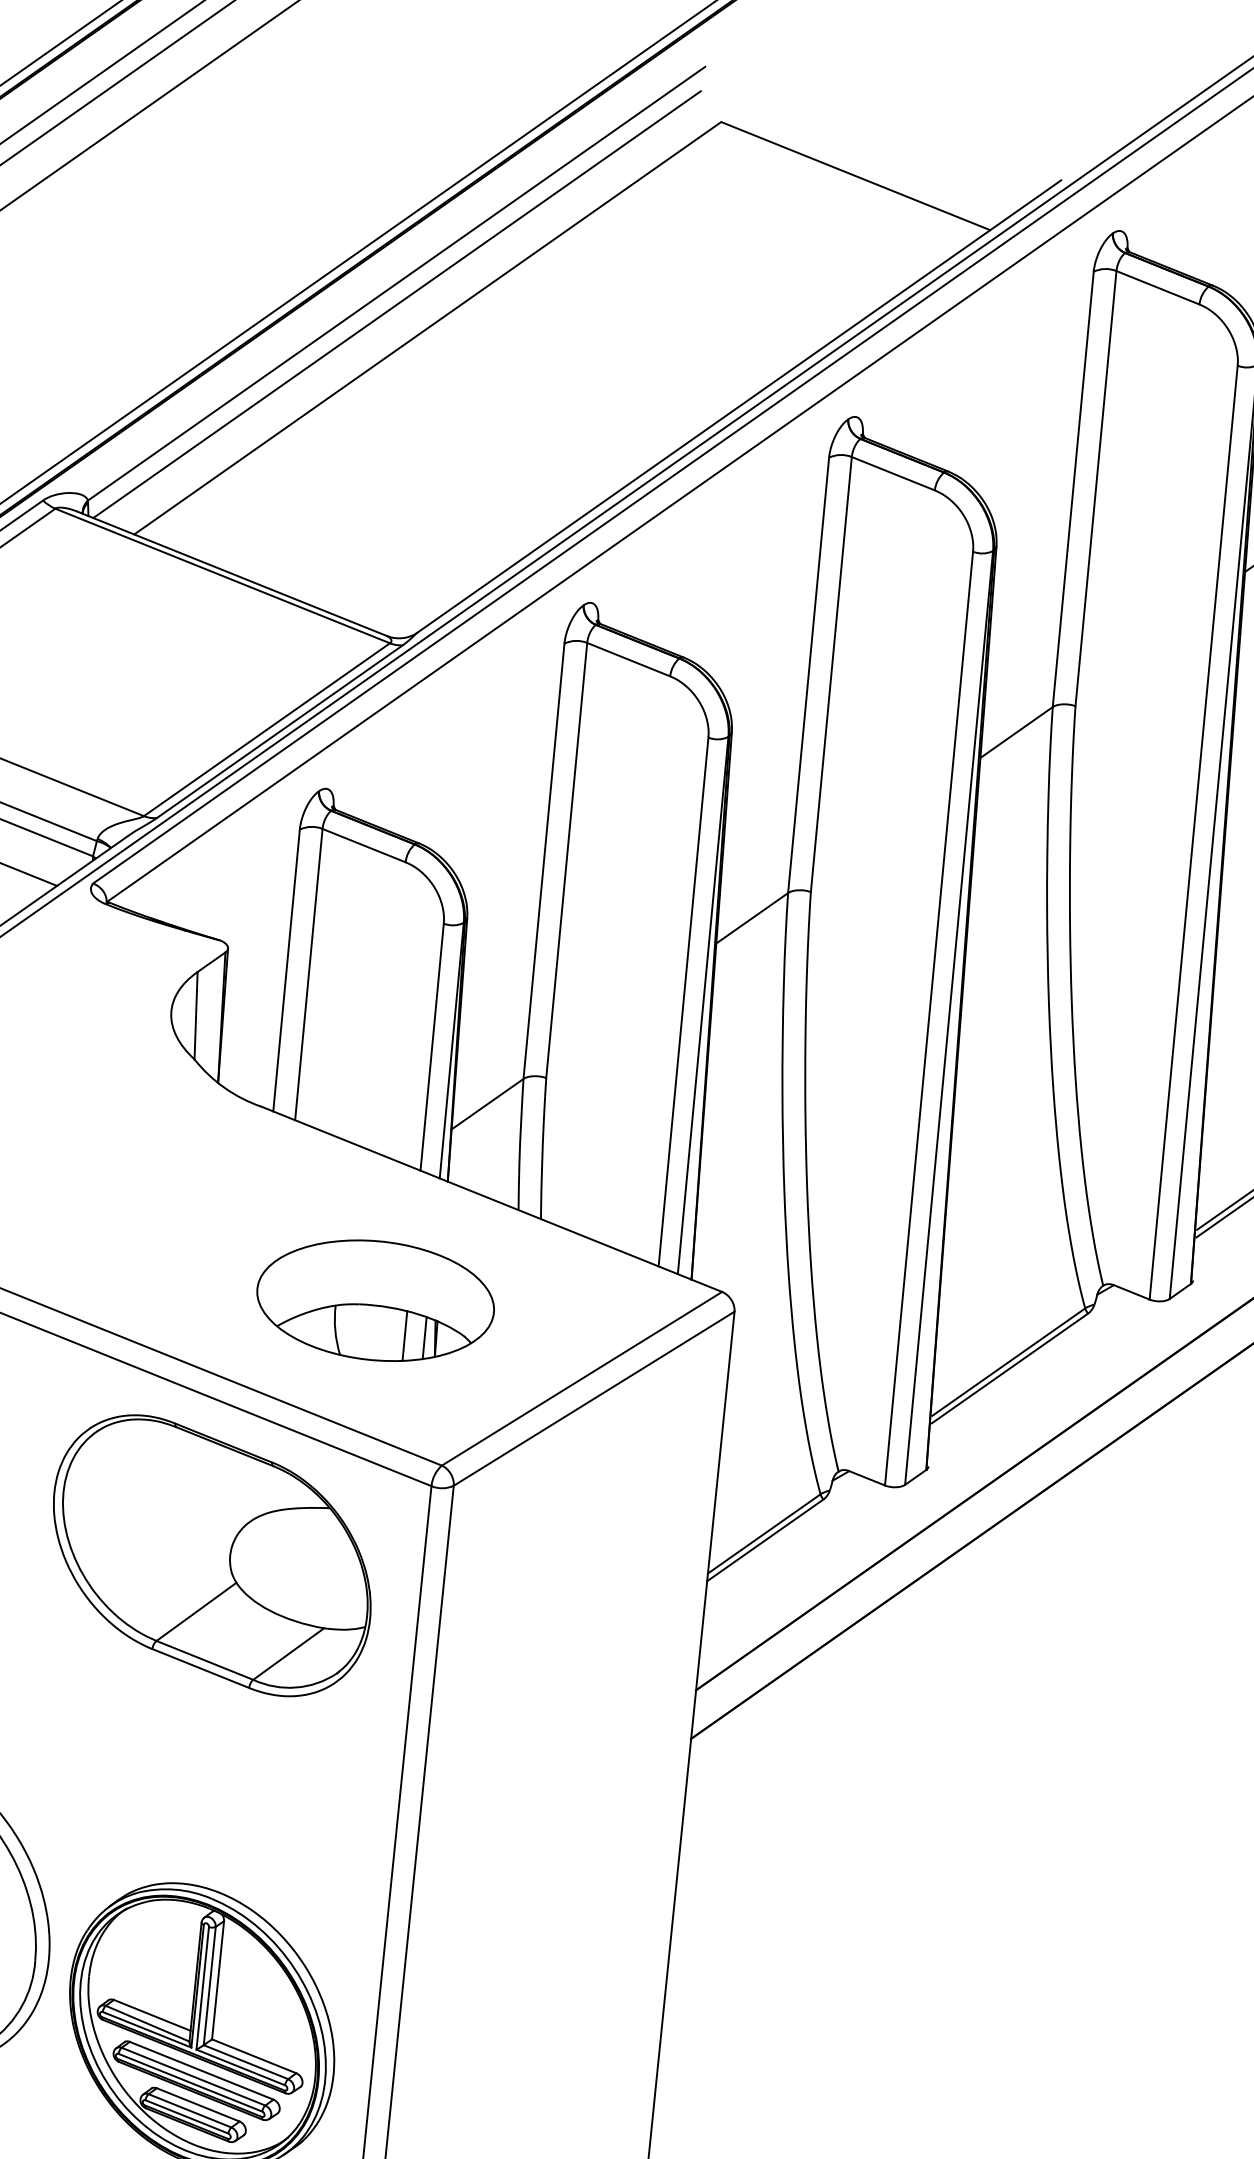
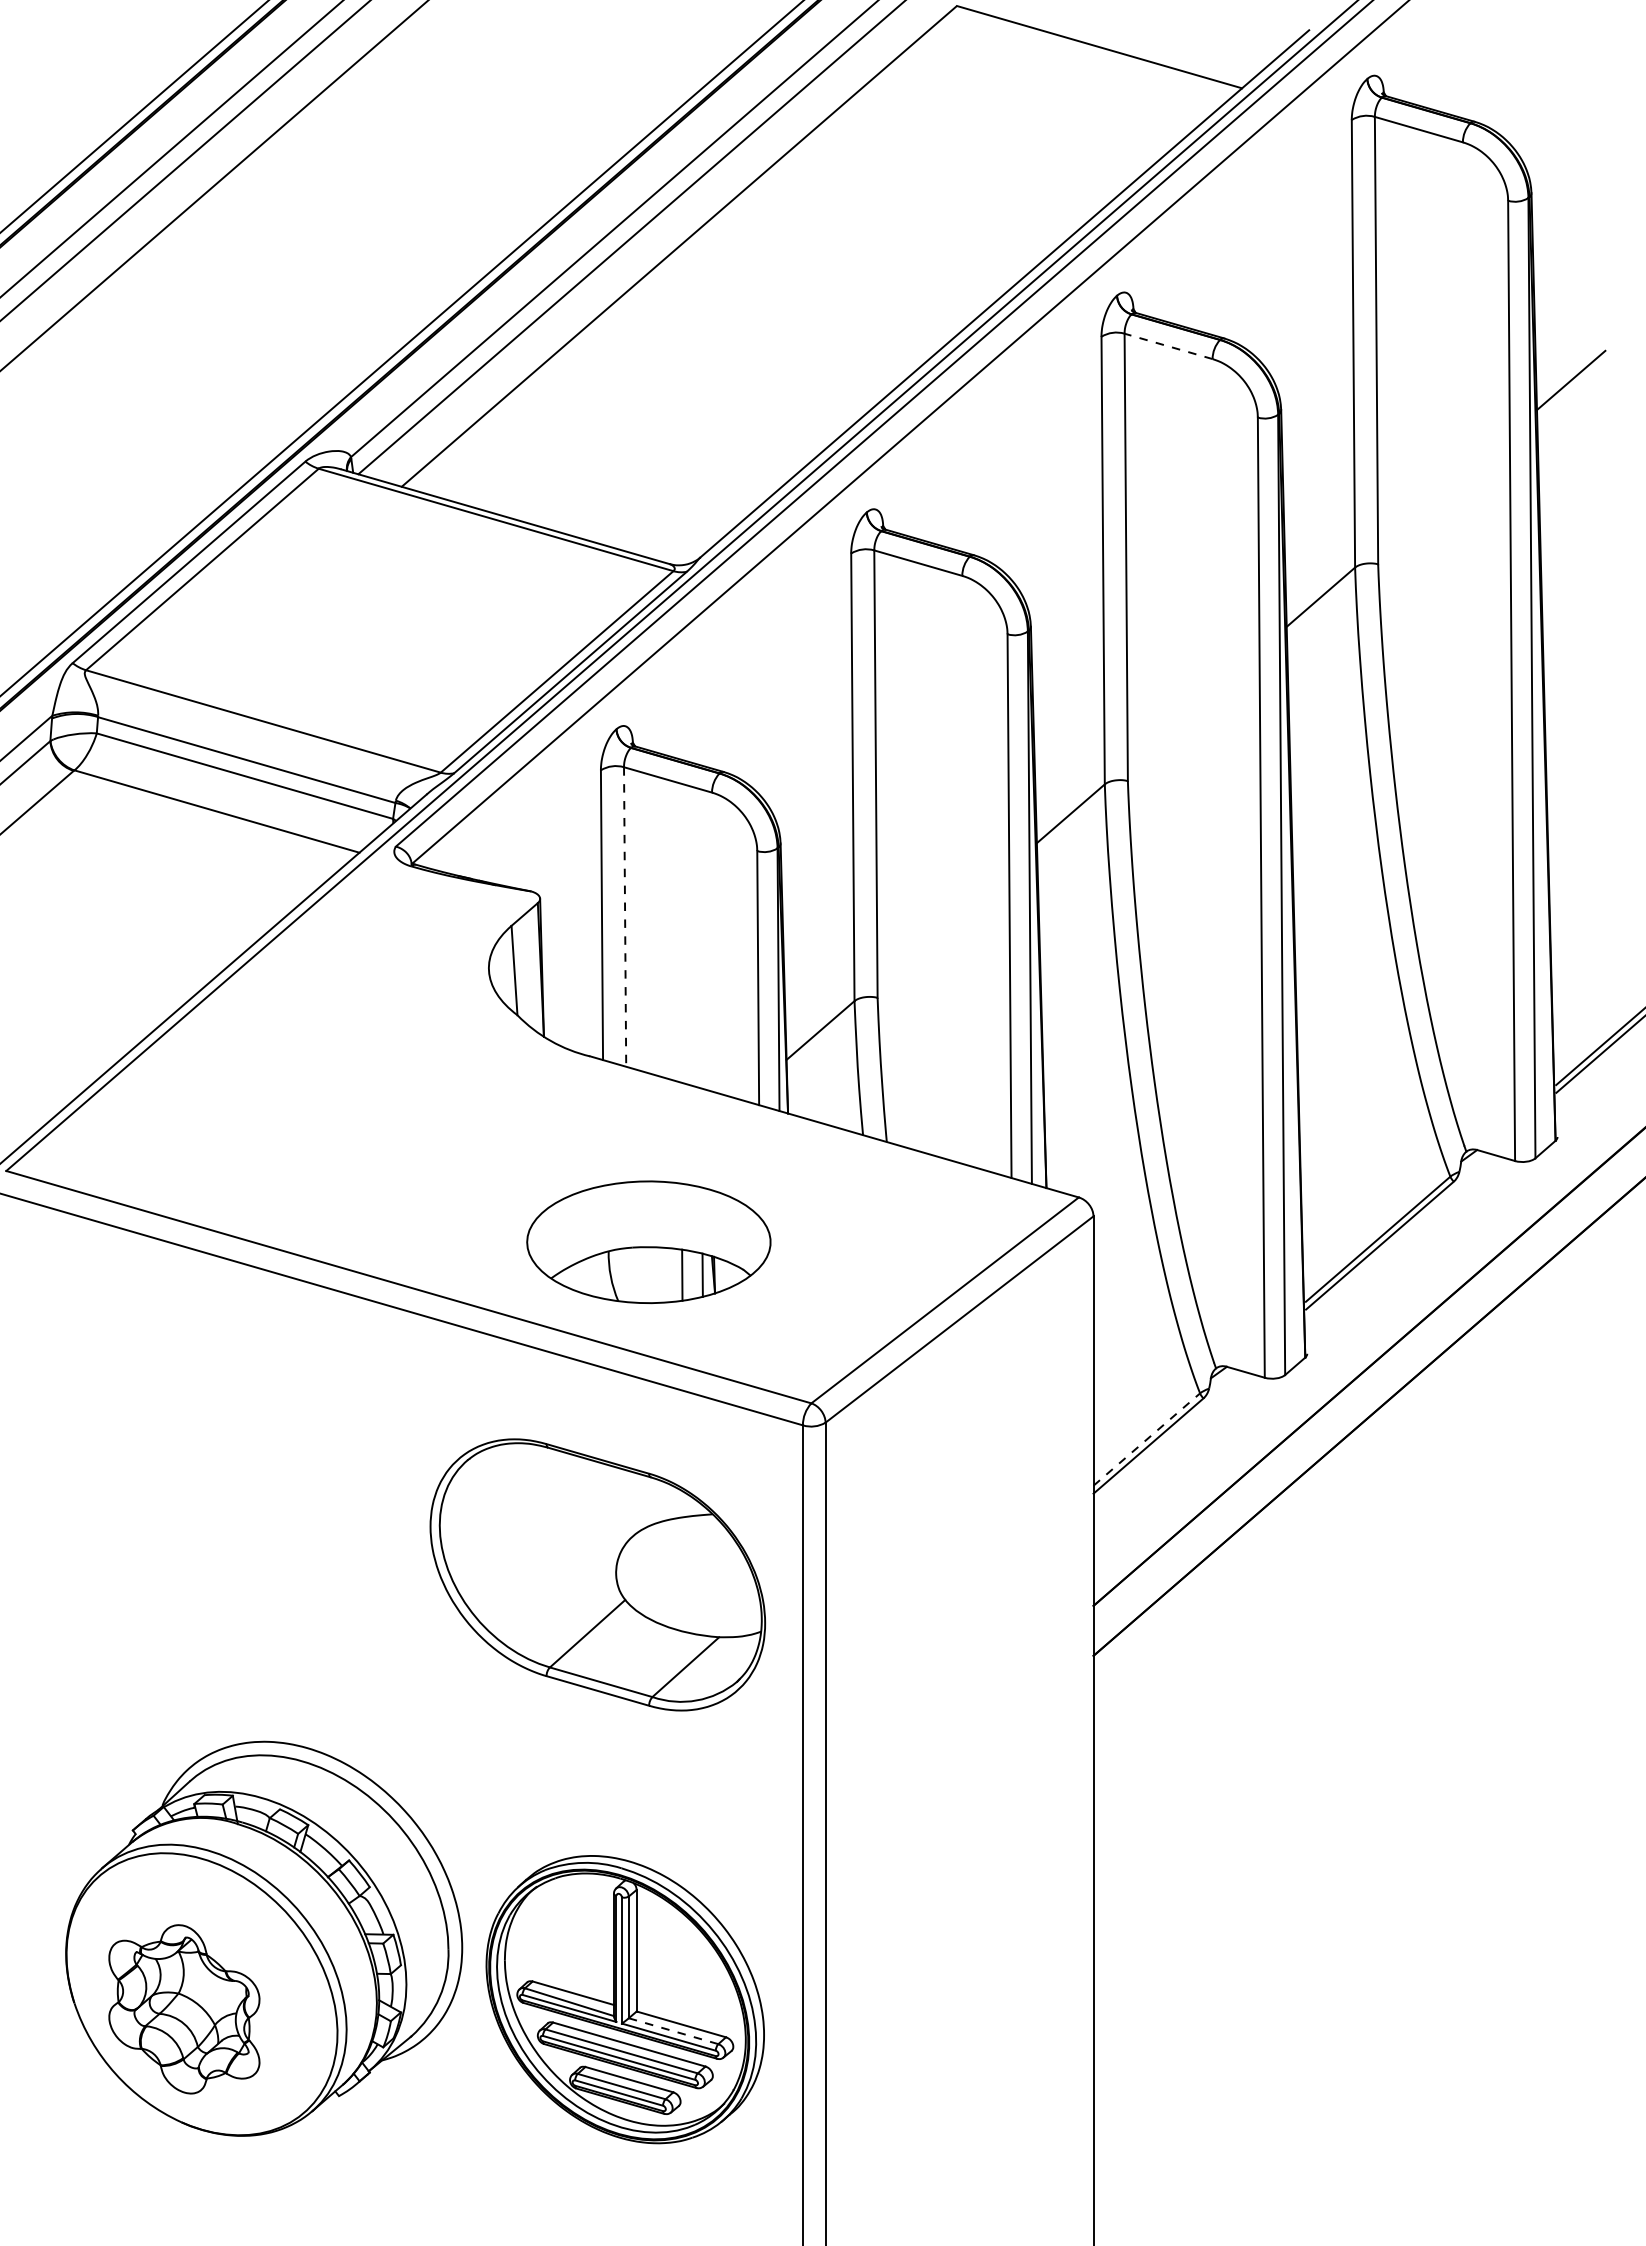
line: (893, 473) -> (1168, 346), solid -> dashed
line: (309, 974) -> (625, 916), solid -> dashed
part: (375, 1300) -> (648, 1242), moved
line: (764, 1533) -> (1147, 1439), solid -> dashed
part: (211, 1555) -> (597, 1574), moved
line: (245, 2062) -> (673, 2031), solid -> dashed

